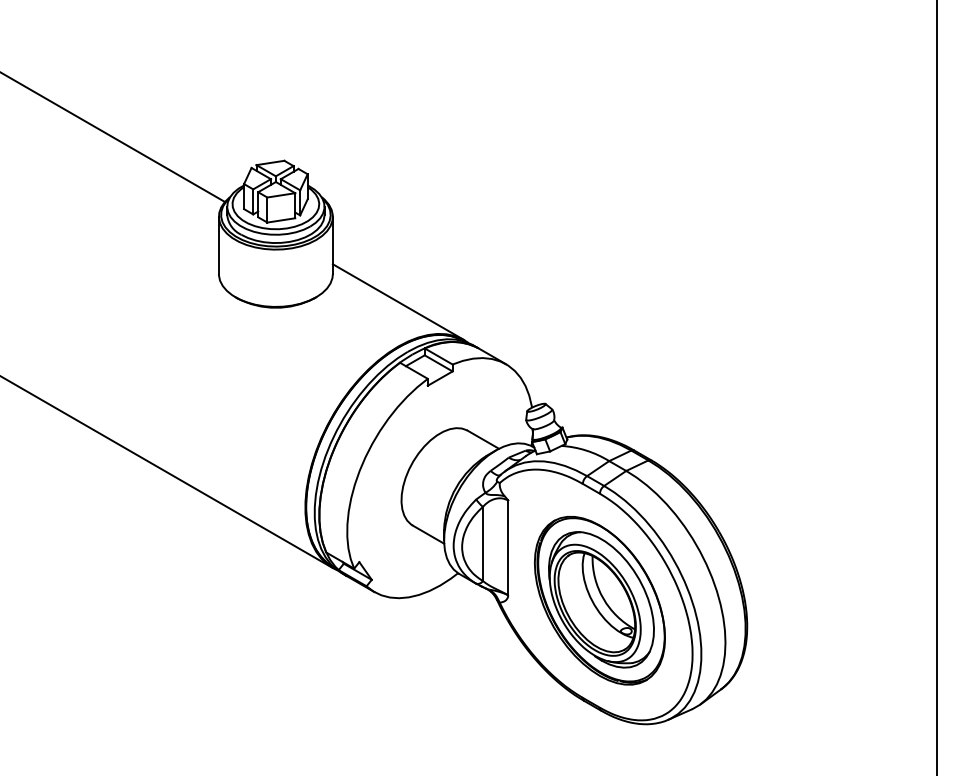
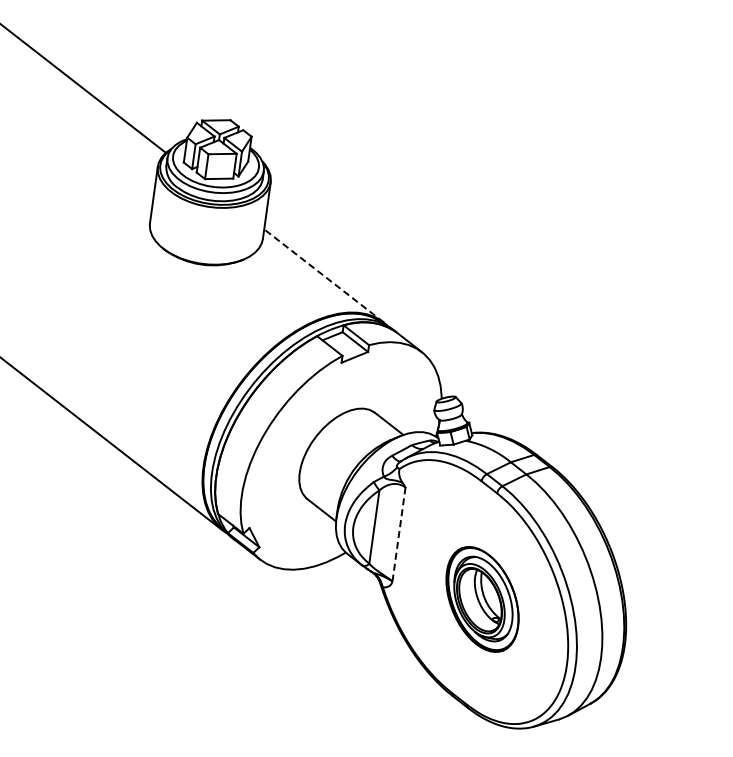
line: (398, 302) -> (323, 276), solid -> dashed
line: (508, 548) -> (399, 535), solid -> dashed
part: (599, 600) -> (482, 599), size x0.6

